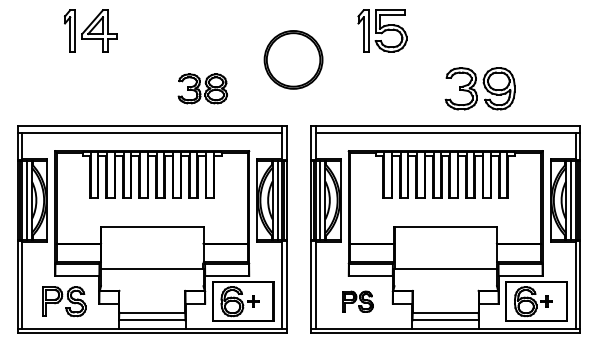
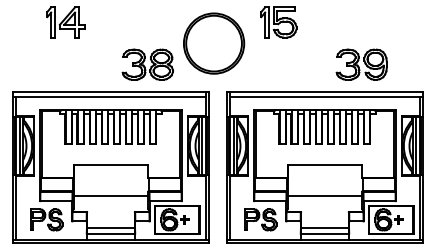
part: (293, 59) -> (213, 43), size x1.43
part: (202, 88) -> (147, 64), size x1.43
part: (479, 88) -> (361, 64), moved
part: (357, 301) -> (260, 219), size x1.43

